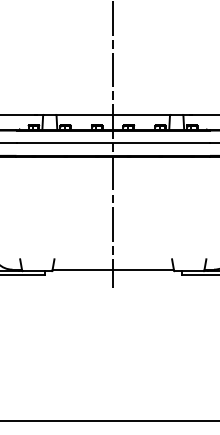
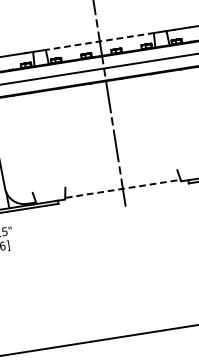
line: (113, 114) -> (100, 41), solid -> dashed
line: (113, 269) -> (123, 188), solid -> dashed

